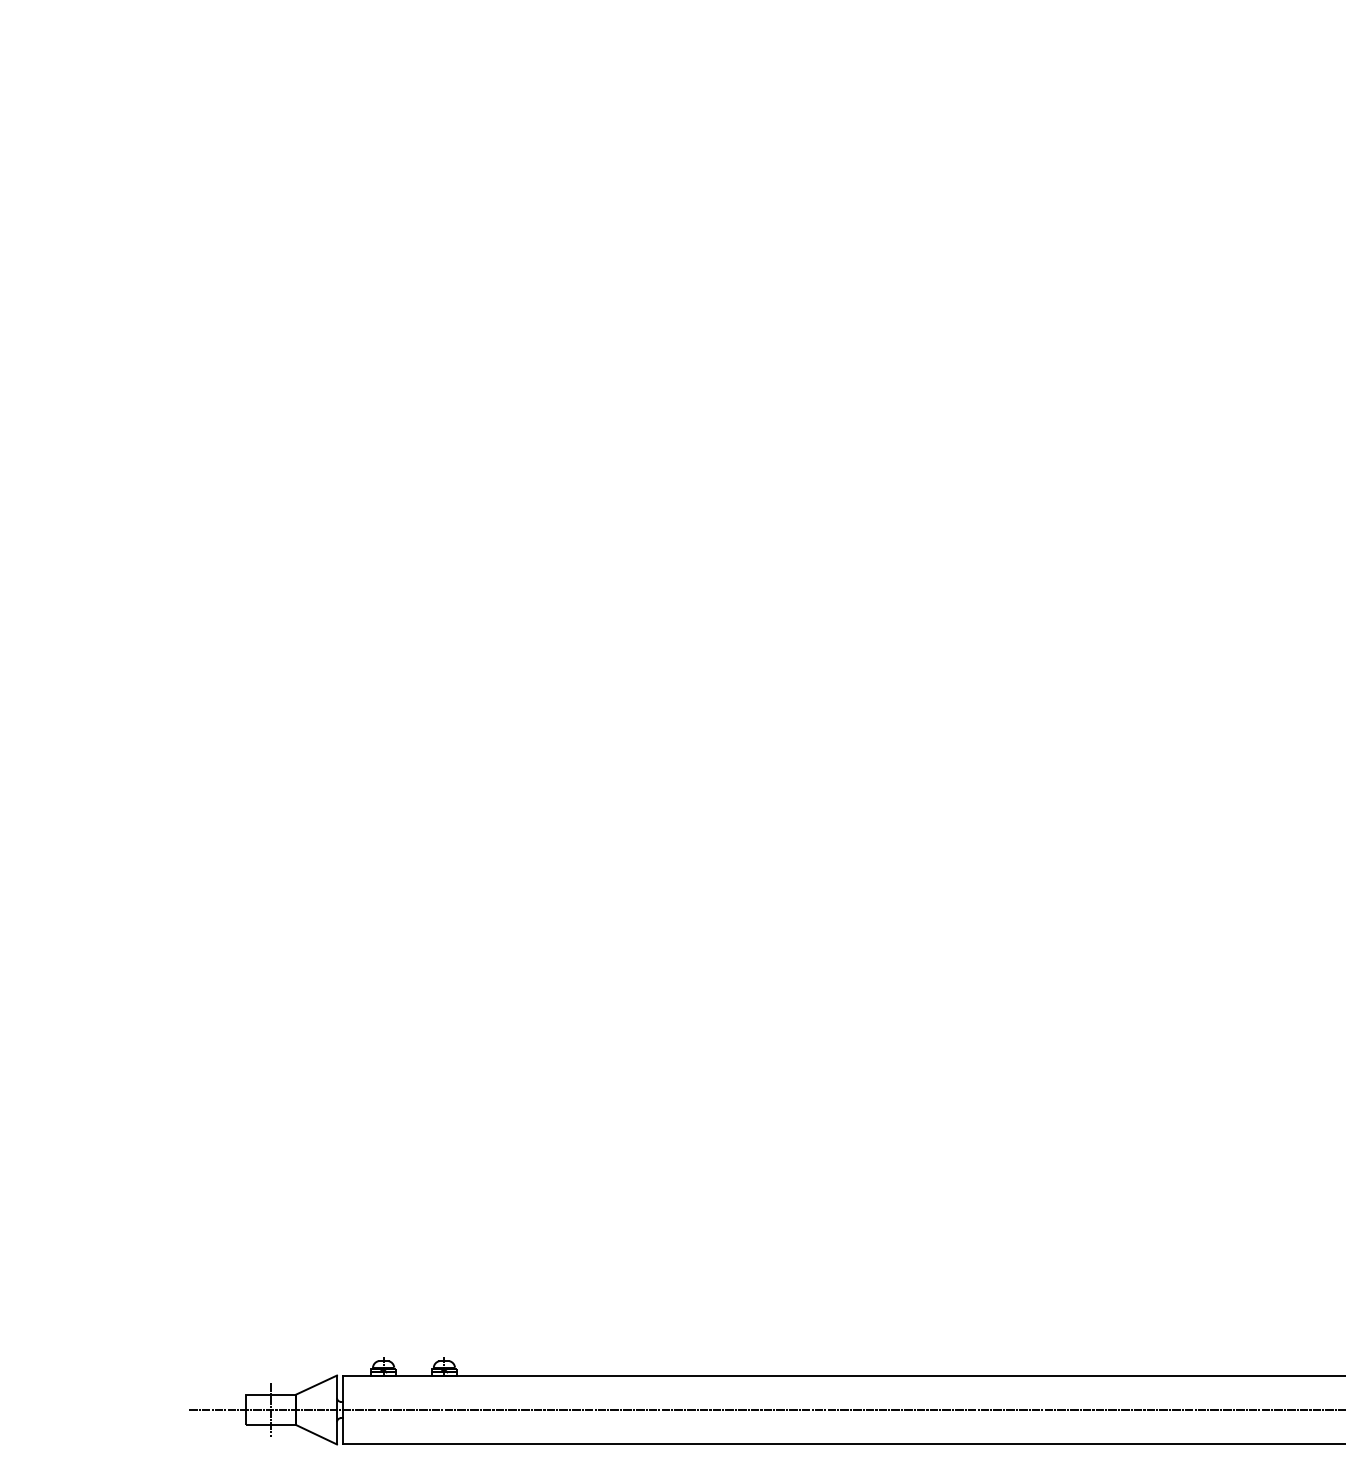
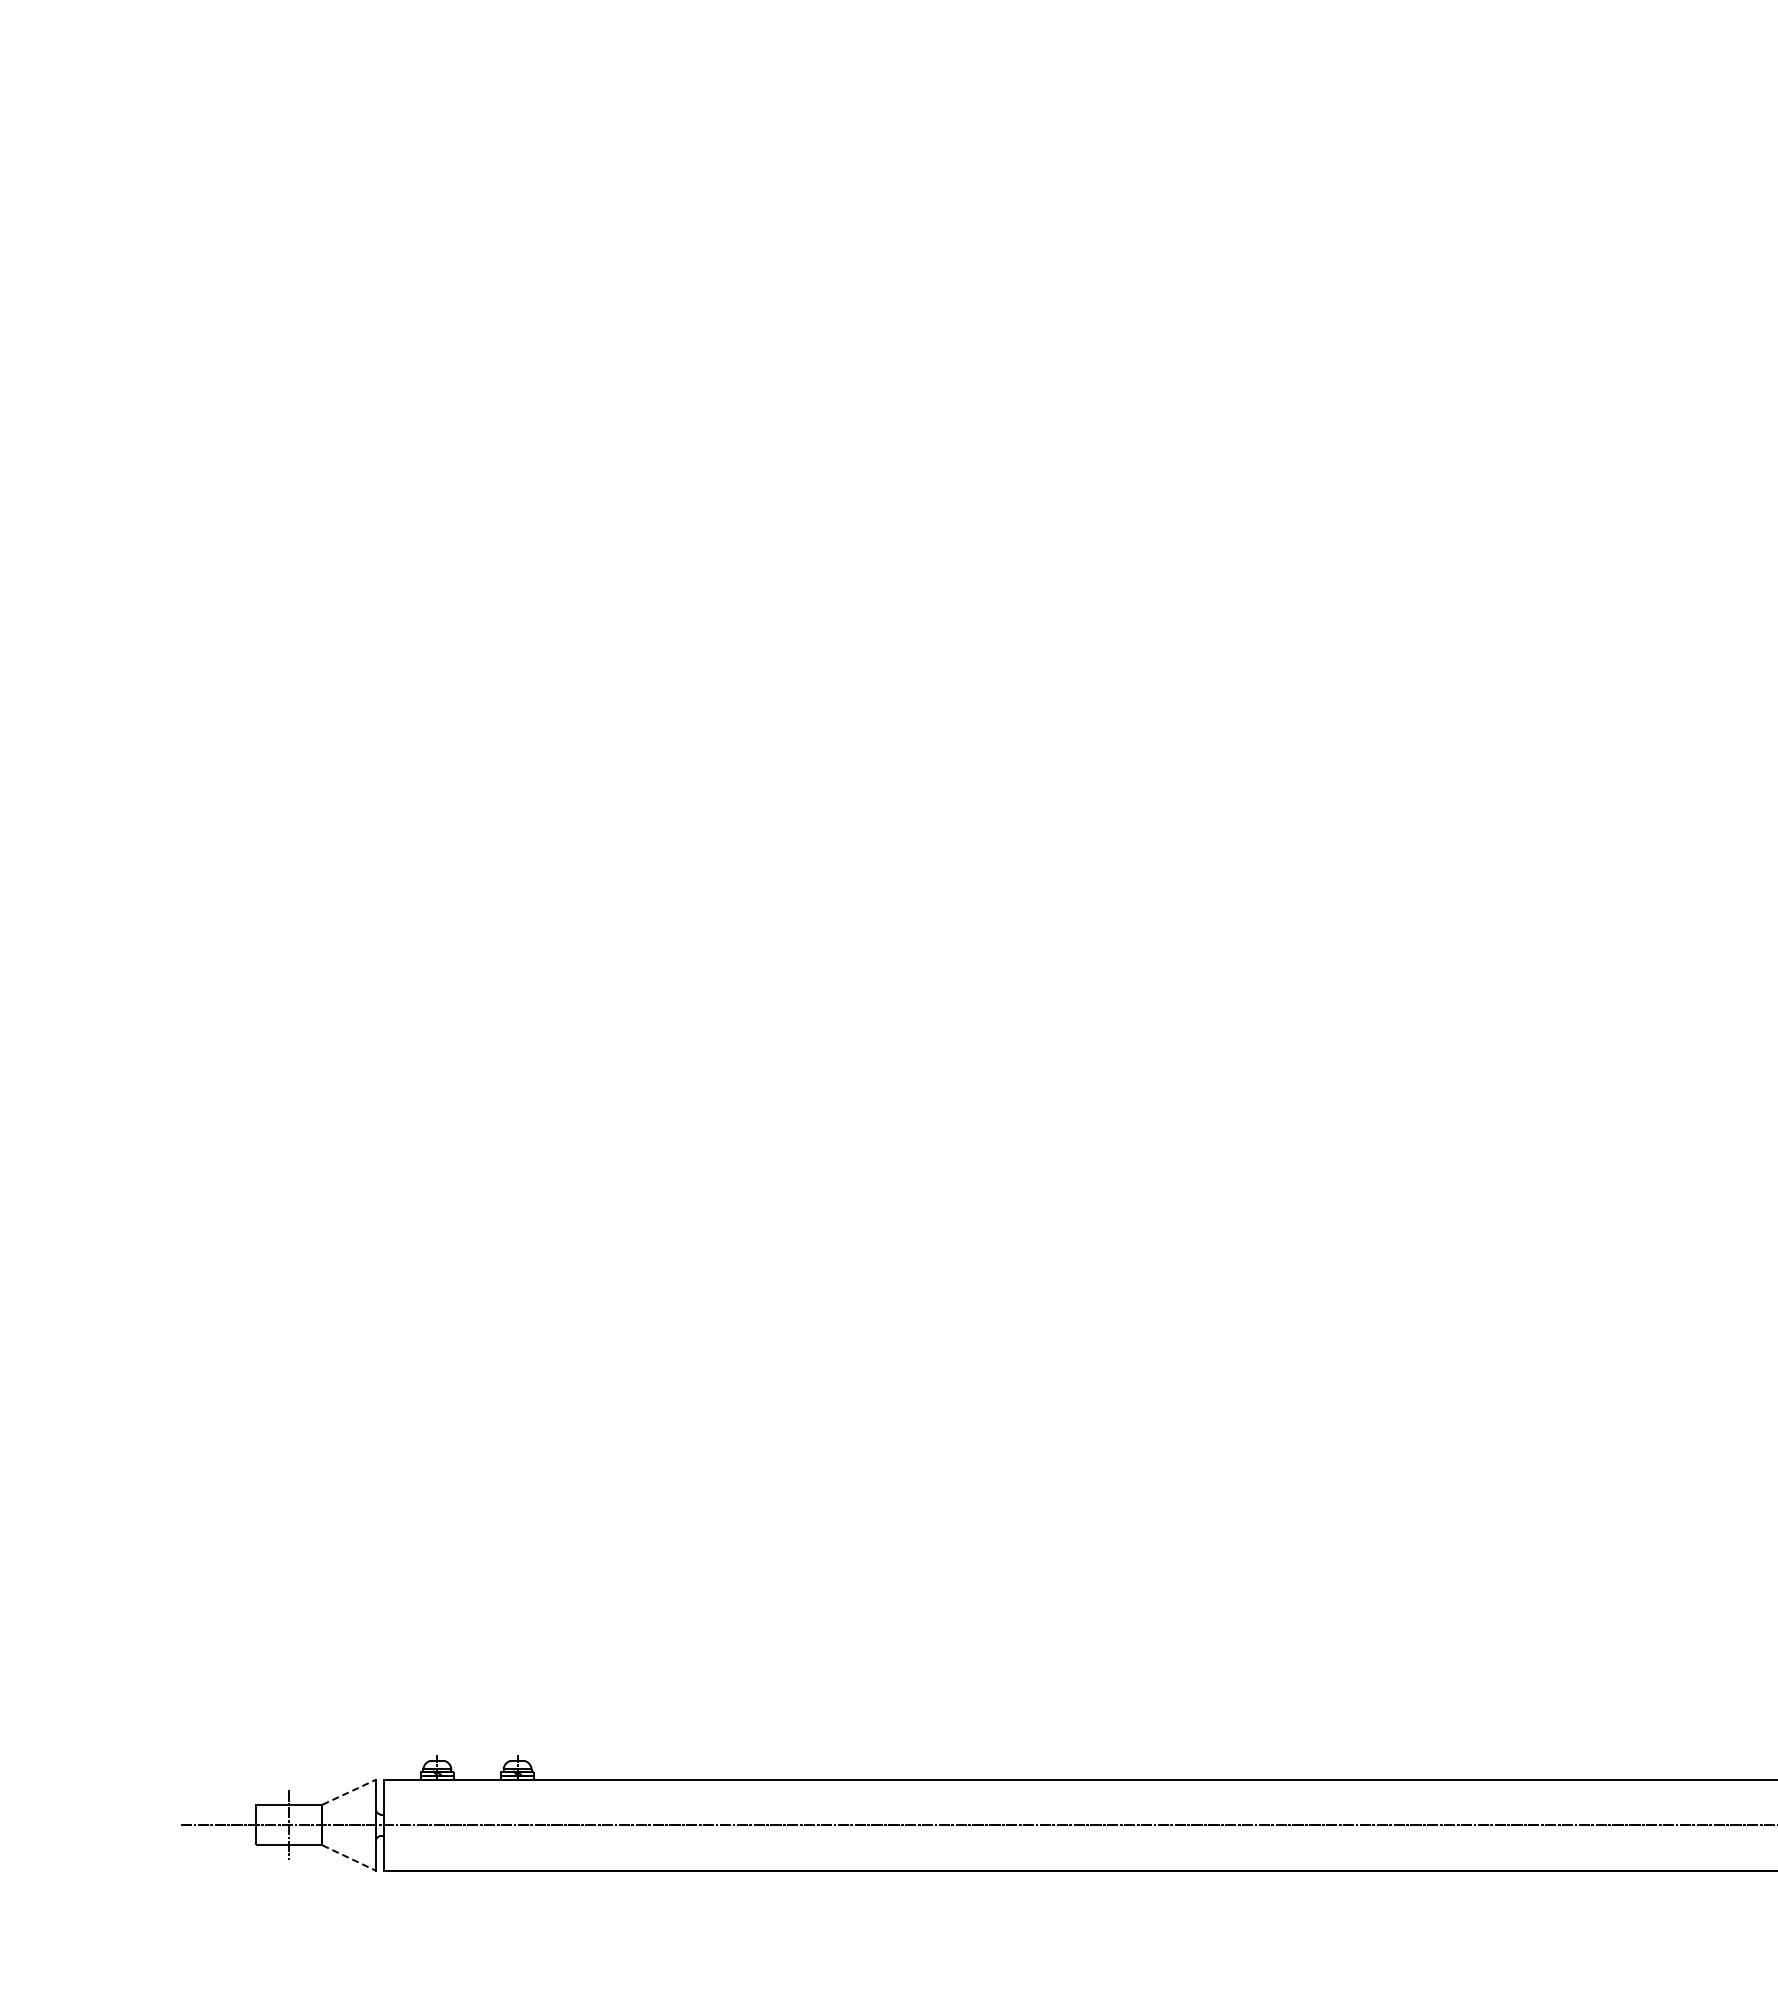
line: (316, 1385) -> (349, 1792), solid -> dashed
line: (316, 1435) -> (349, 1858), solid -> dashed

